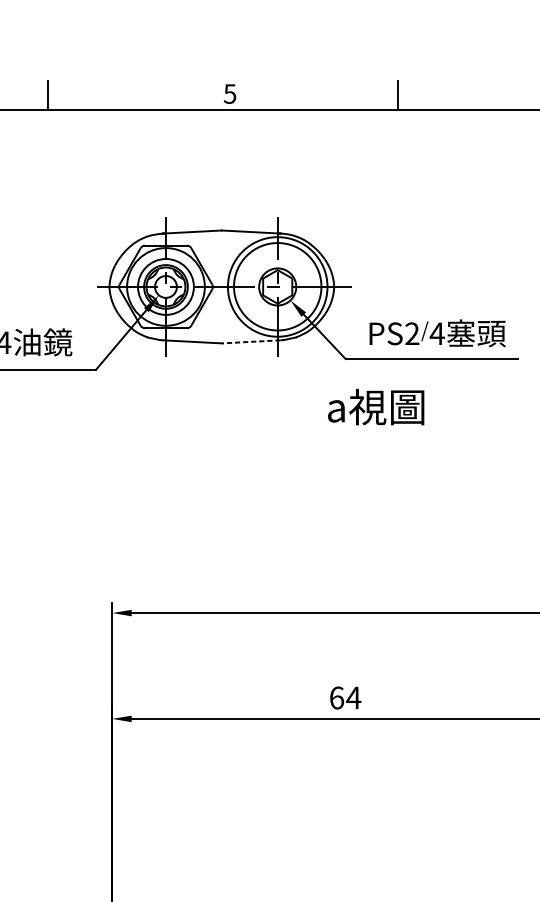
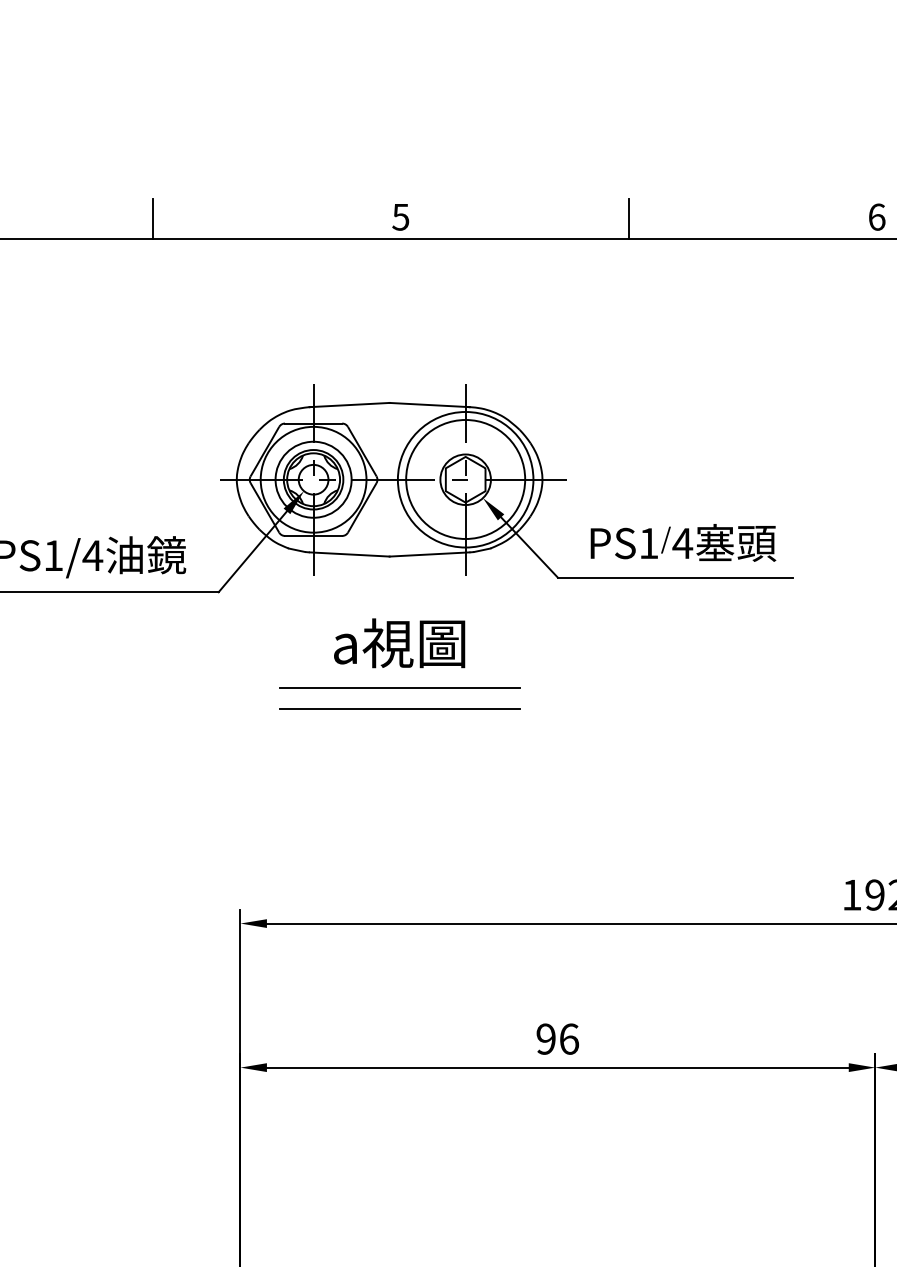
text: (412, 333) -> (648, 542), PS2 -> PS1
line: (251, 341) -> (429, 554), dashed -> solid
text: (376, 407) -> (399, 643), moved
line: (229, 439) -> (399, 687), added
line: (229, 455) -> (399, 708), added
text: (345, 697) -> (557, 1038), 64 -> 96

